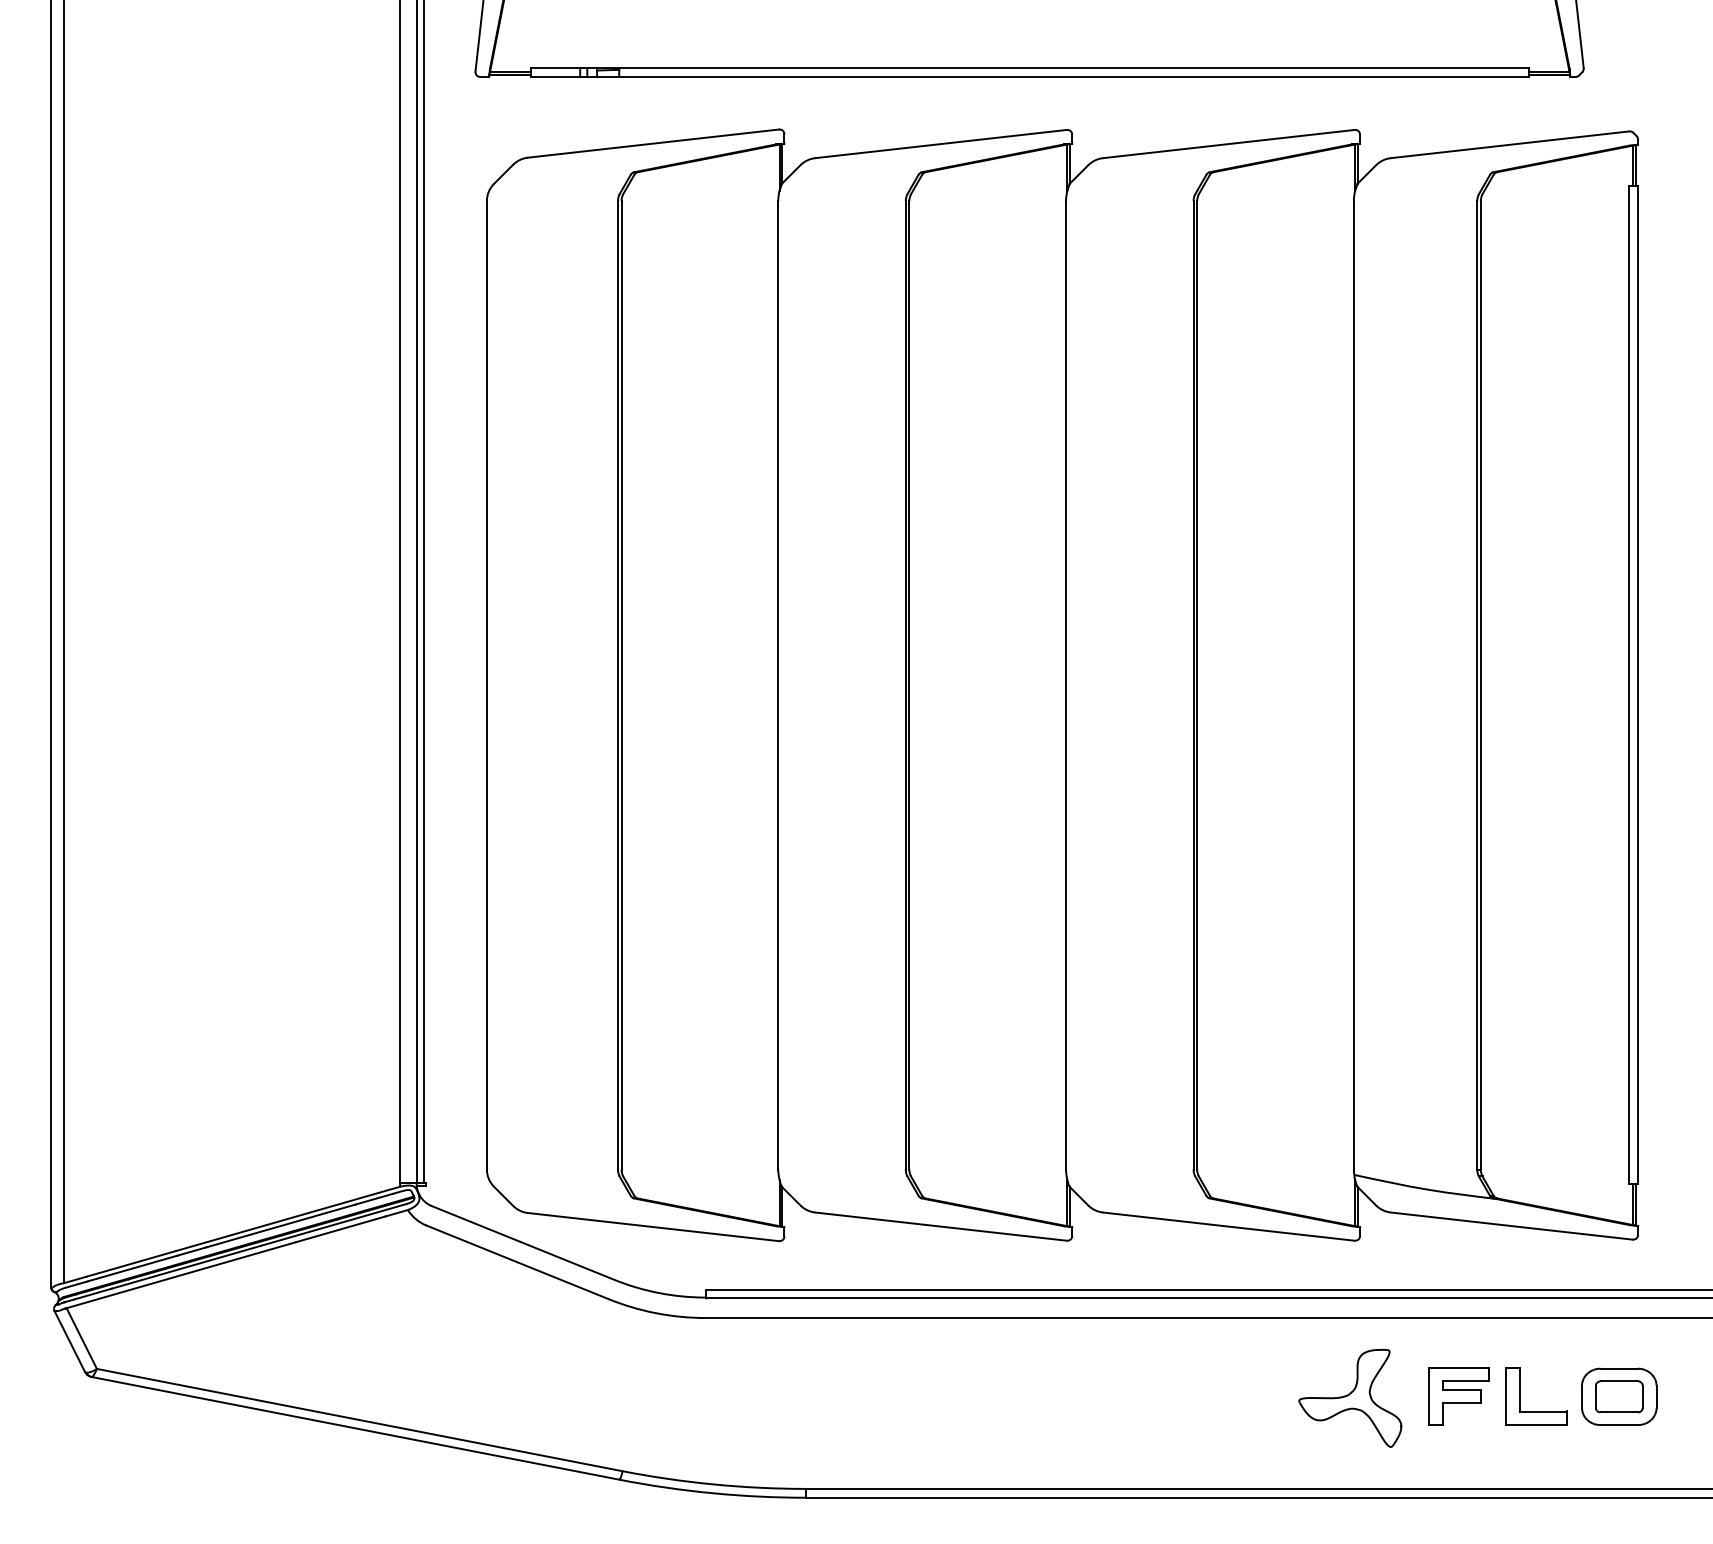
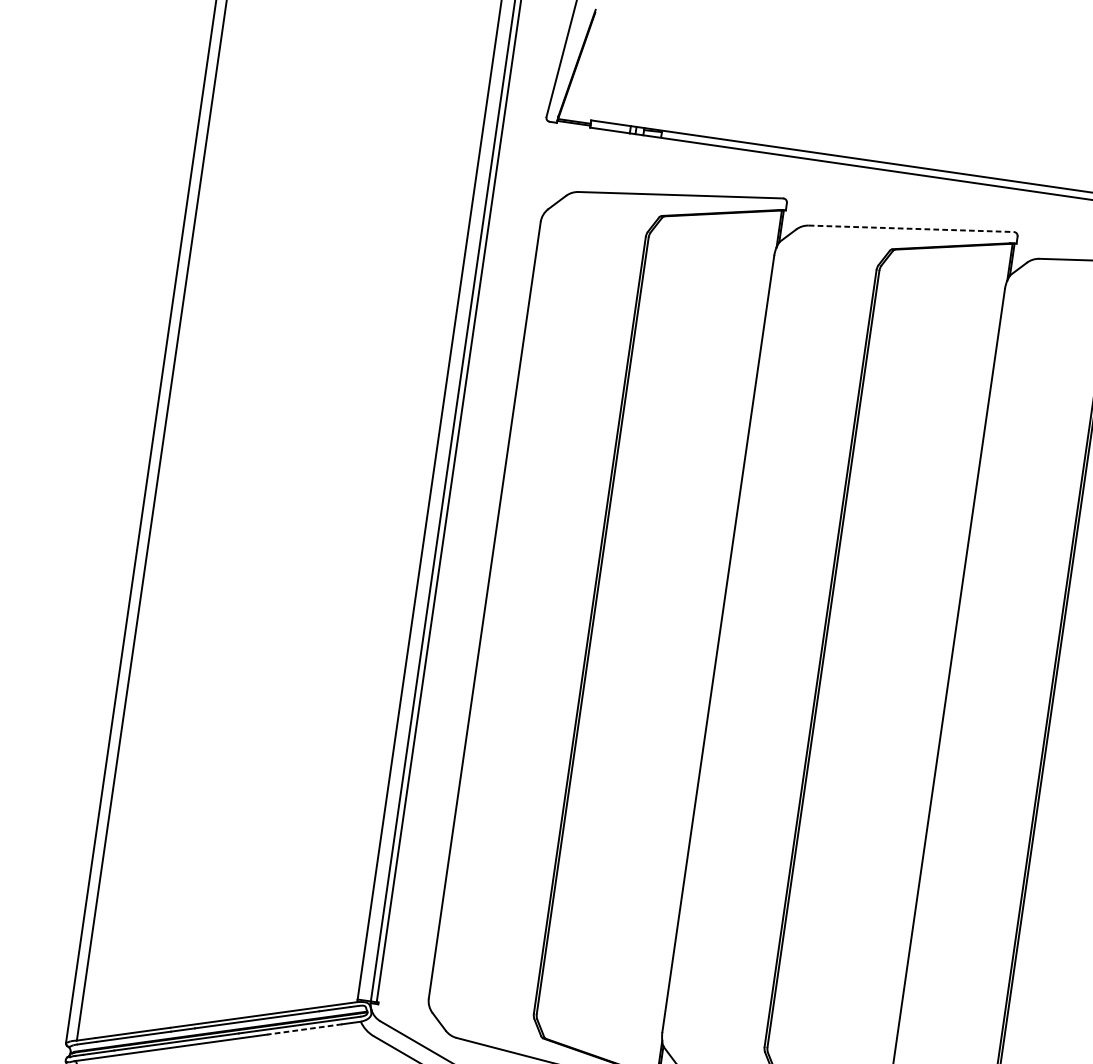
line: (940, 144) -> (910, 229), solid -> dashed
line: (340, 1229) -> (304, 1029), solid -> dashed

